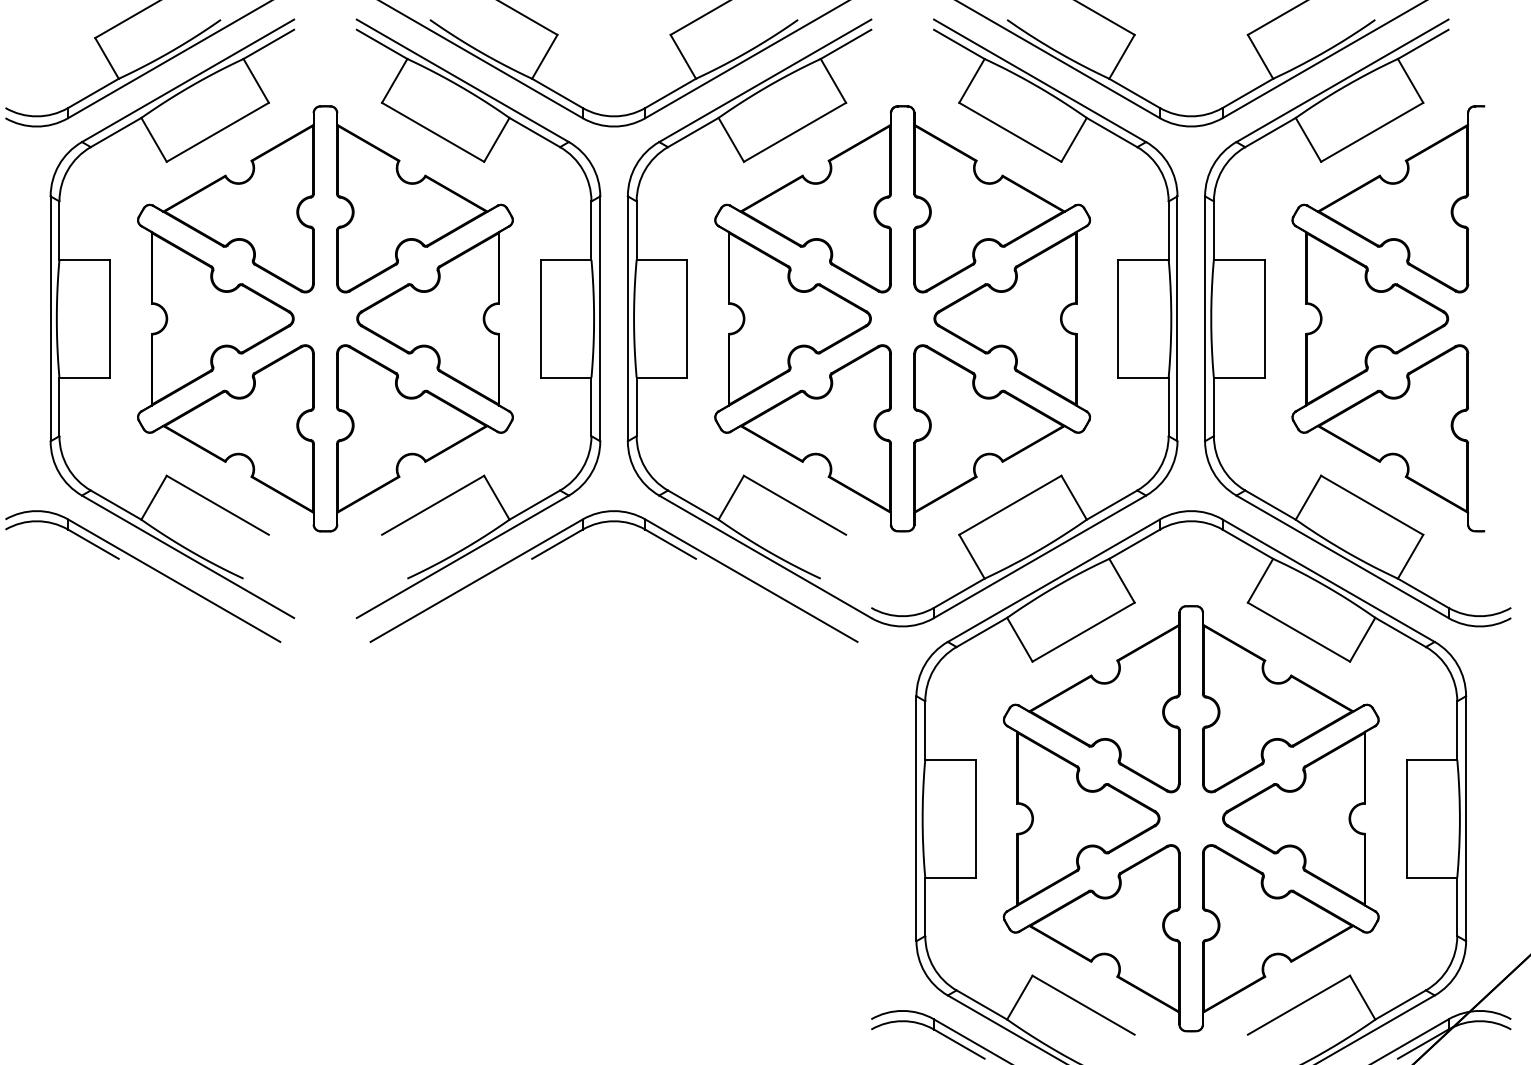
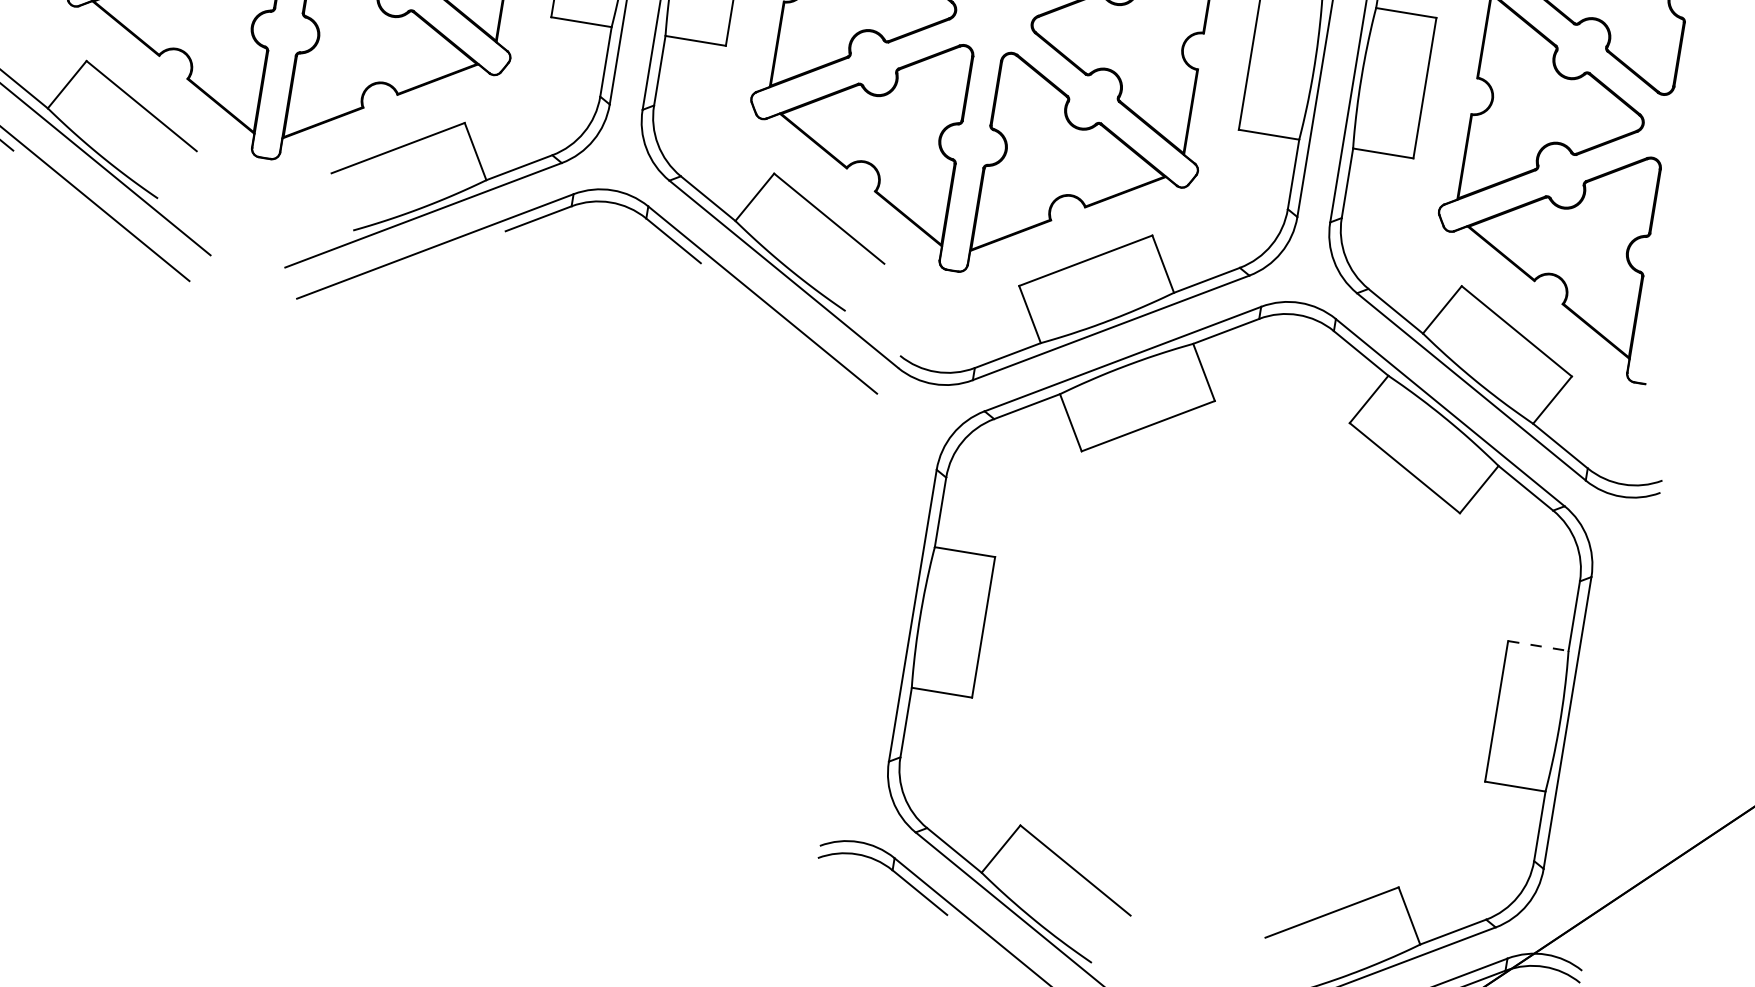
line: (1432, 759) -> (1539, 645), solid -> dashed
part: (1190, 818) -> (1239, 668), removed

